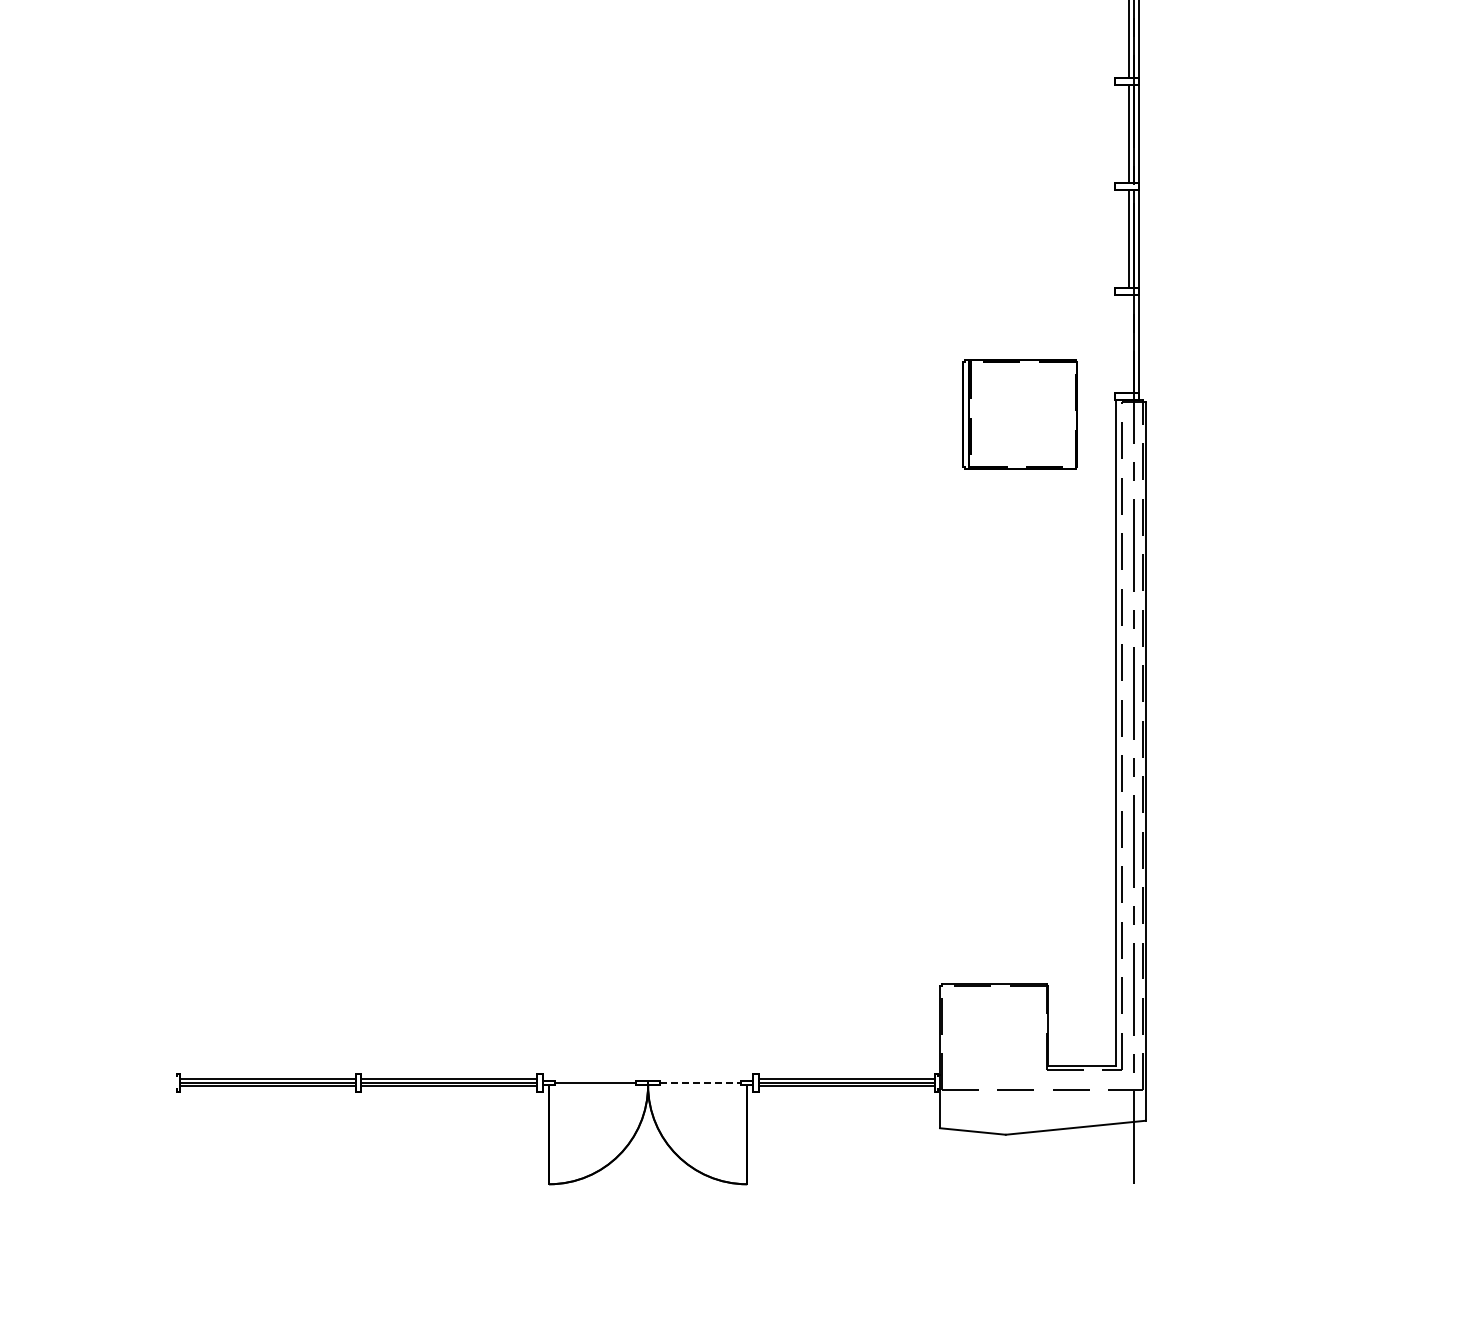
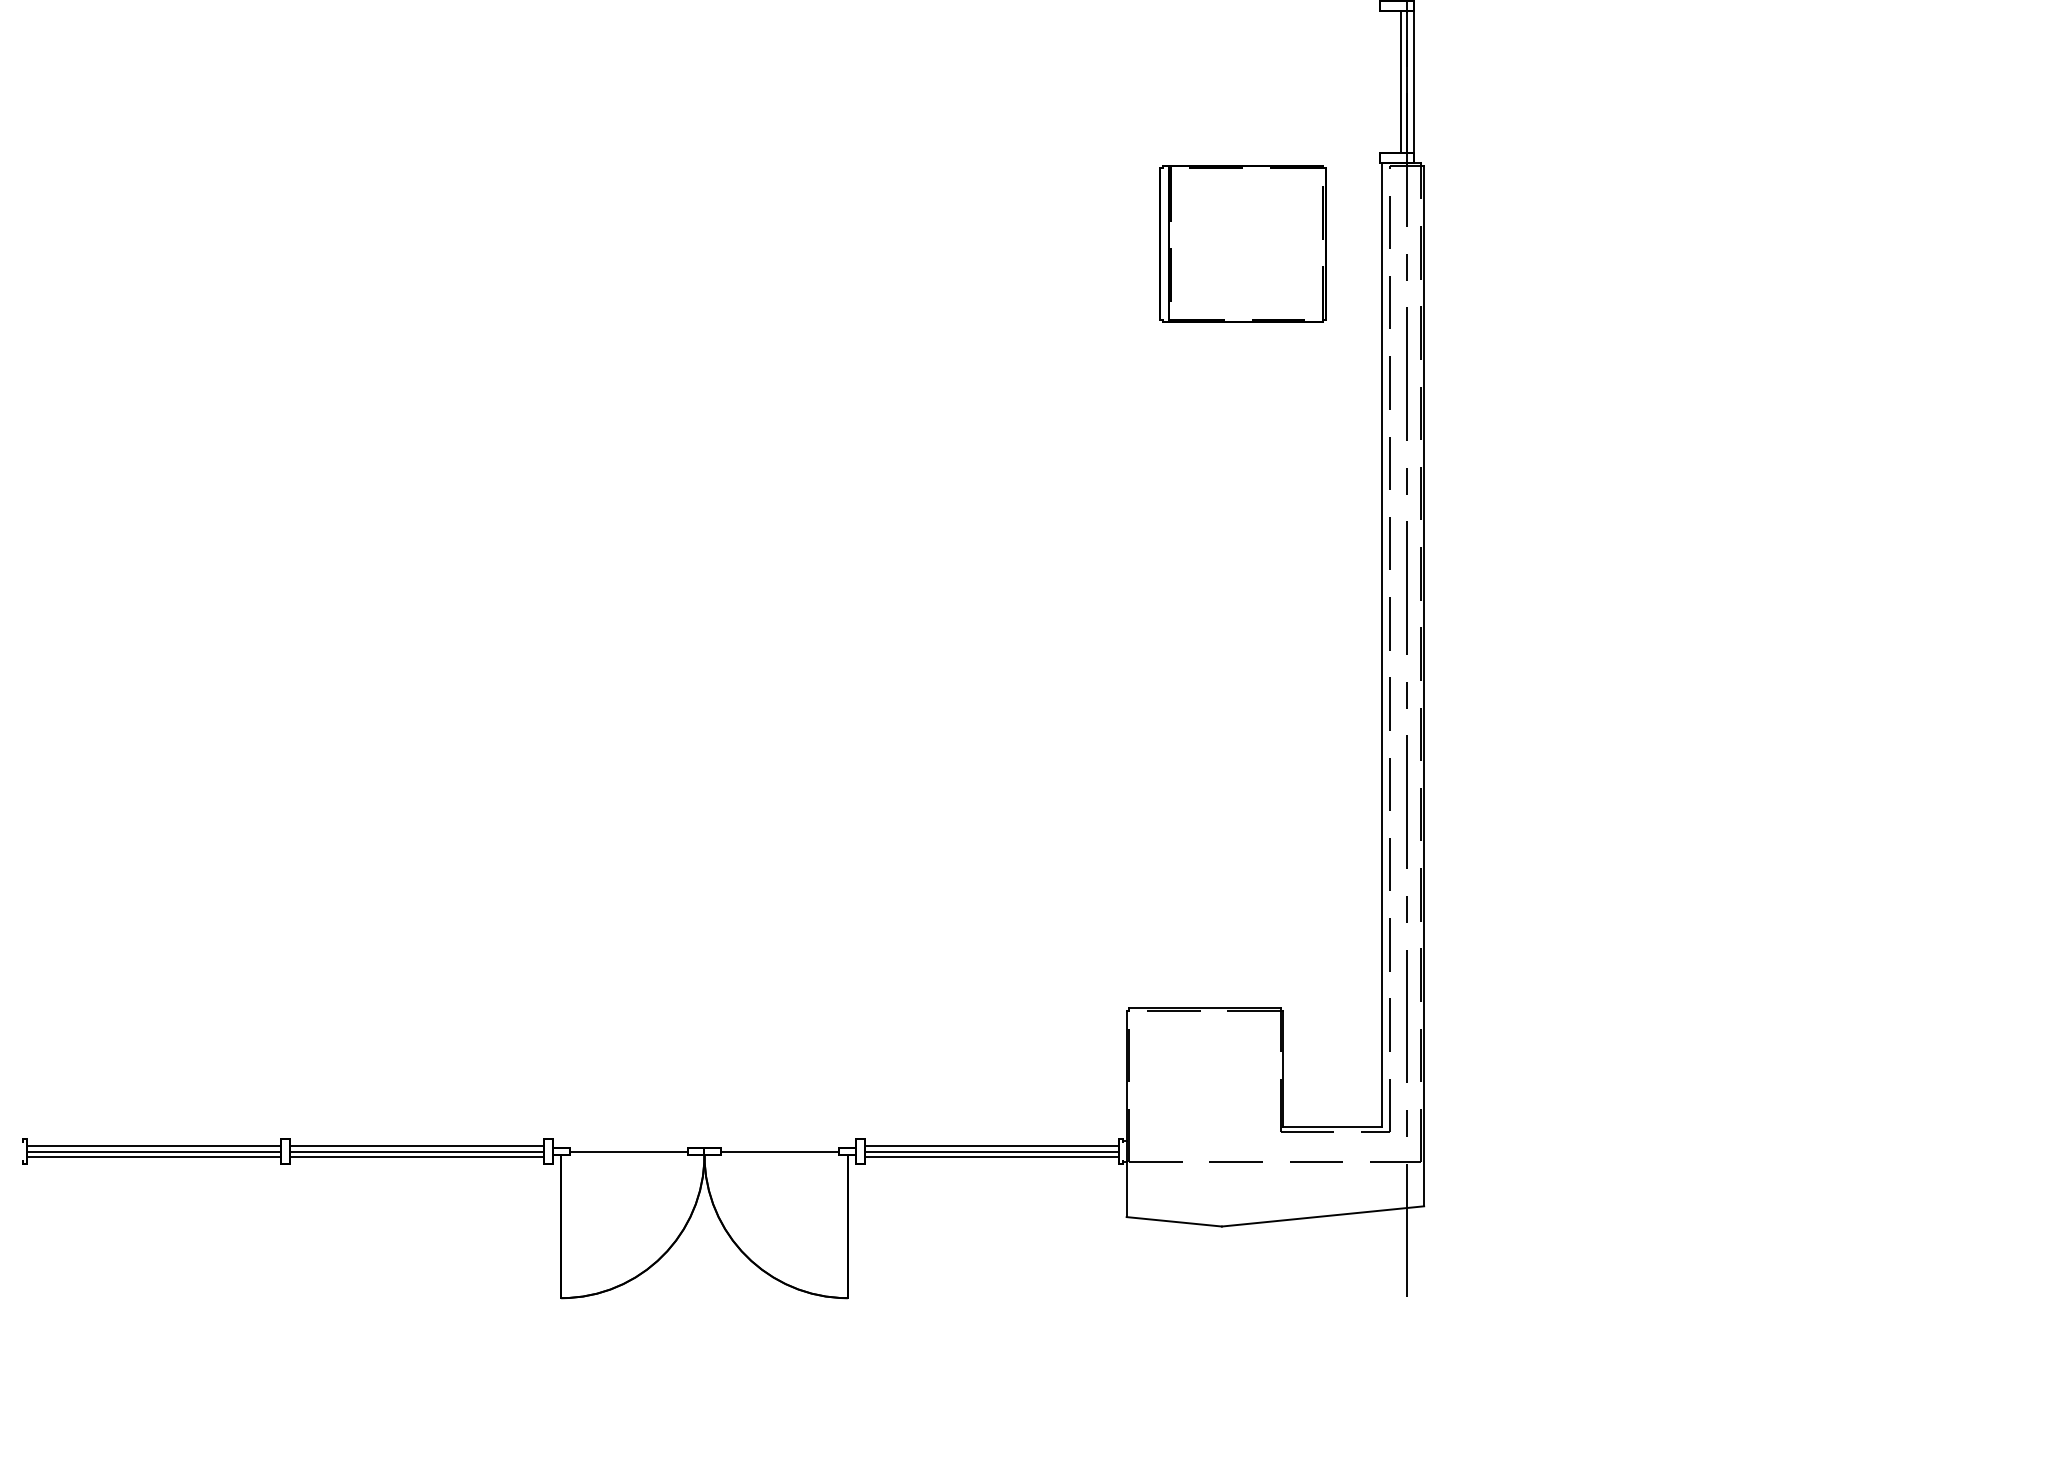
line: (1129, 343) -> (1400, 81), added
part: (1019, 414) -> (1241, 243), moved
line: (700, 1082) -> (780, 1150), dashed -> solid

